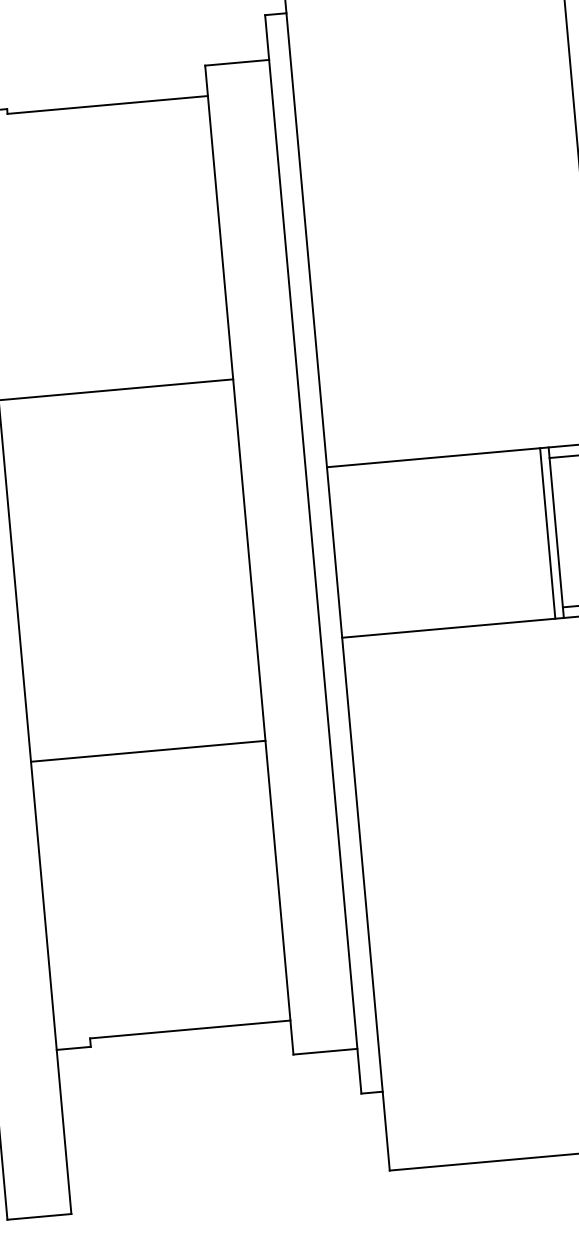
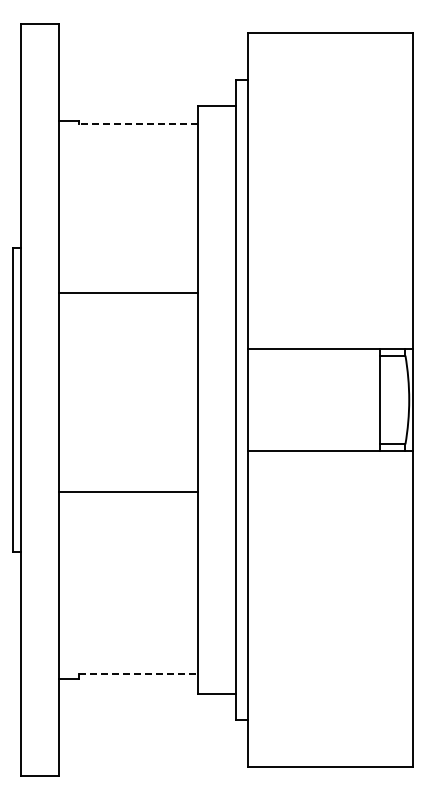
line: (108, 105) -> (138, 124), solid -> dashed
line: (548, 532) -> (375, 399), removed
line: (147, 751) -> (127, 492), moved
line: (190, 1029) -> (138, 673), solid -> dashed

